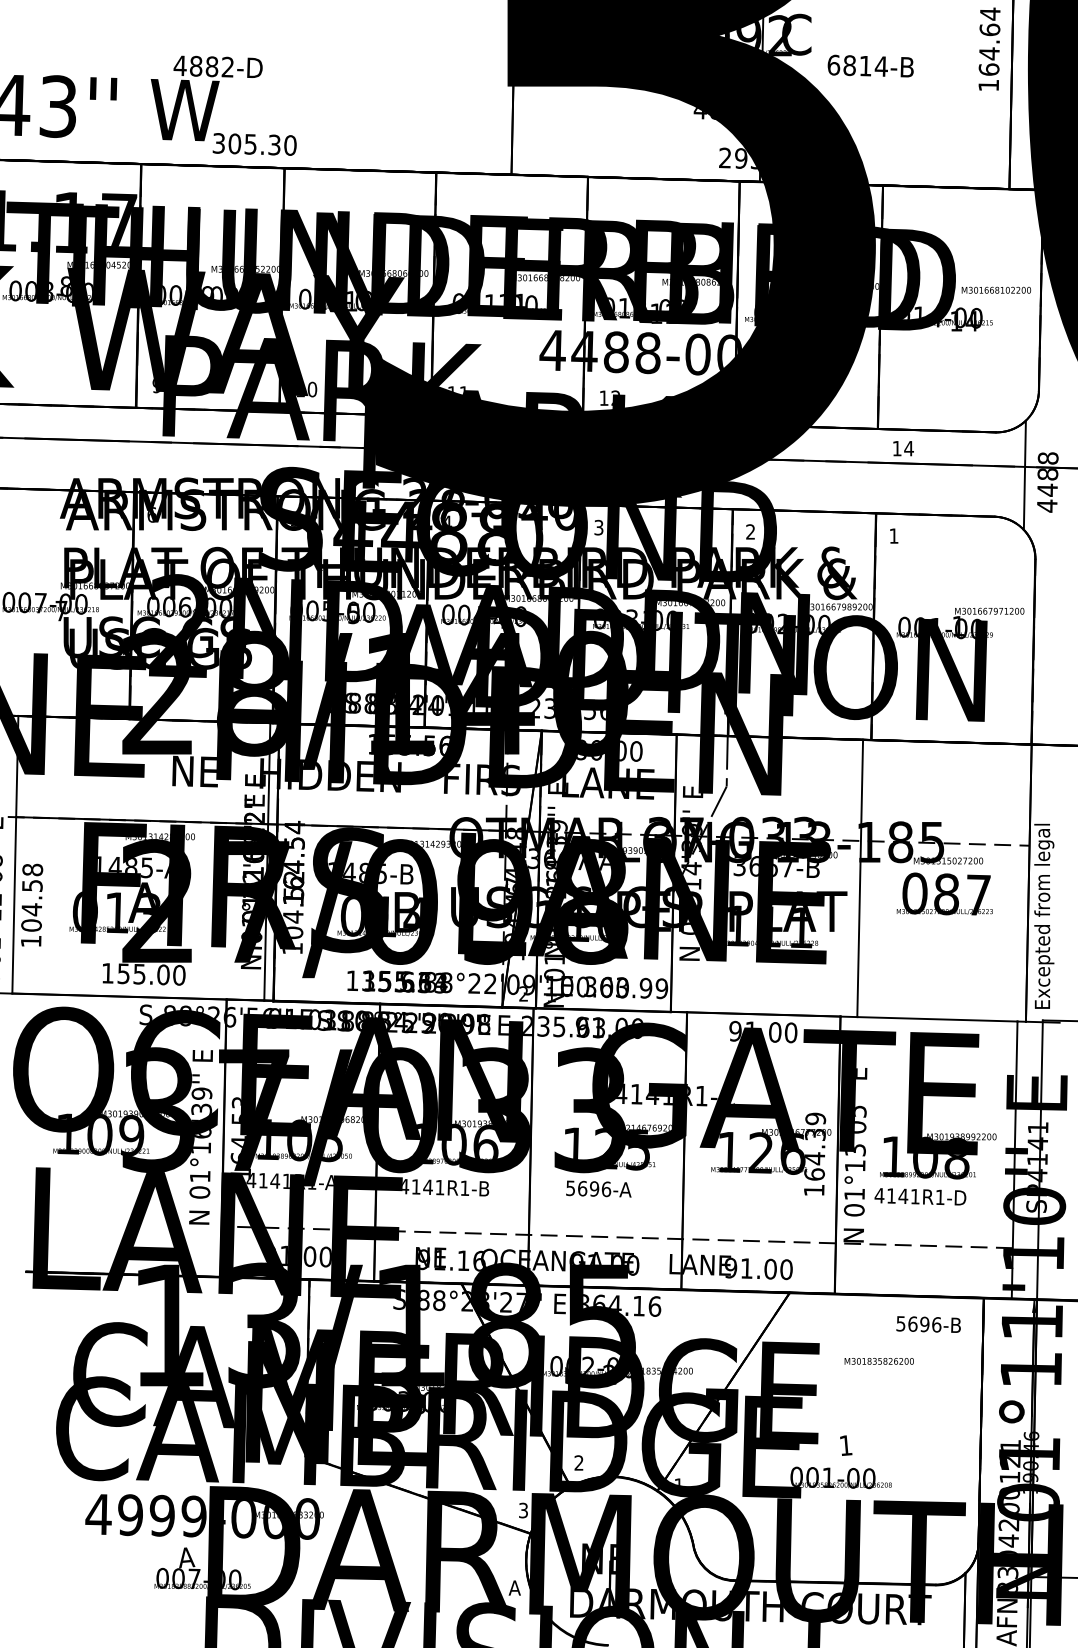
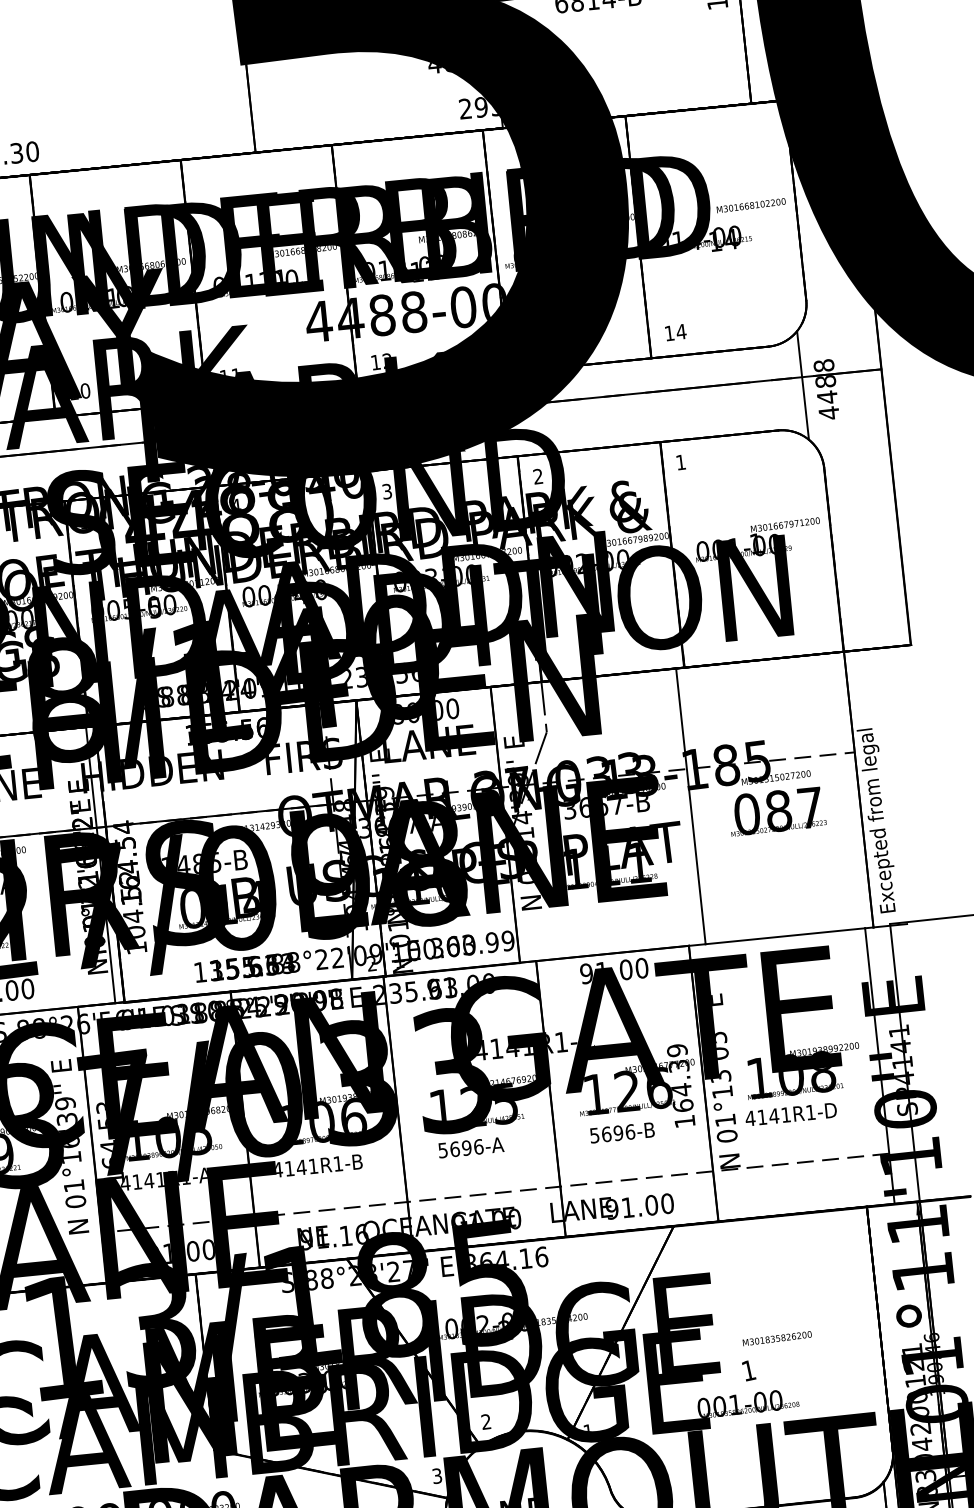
text: (903, 448) -> (675, 332), moved
text: (928, 1324) -> (622, 1132), moved
text: (878, 1361) -> (776, 1338), moved

